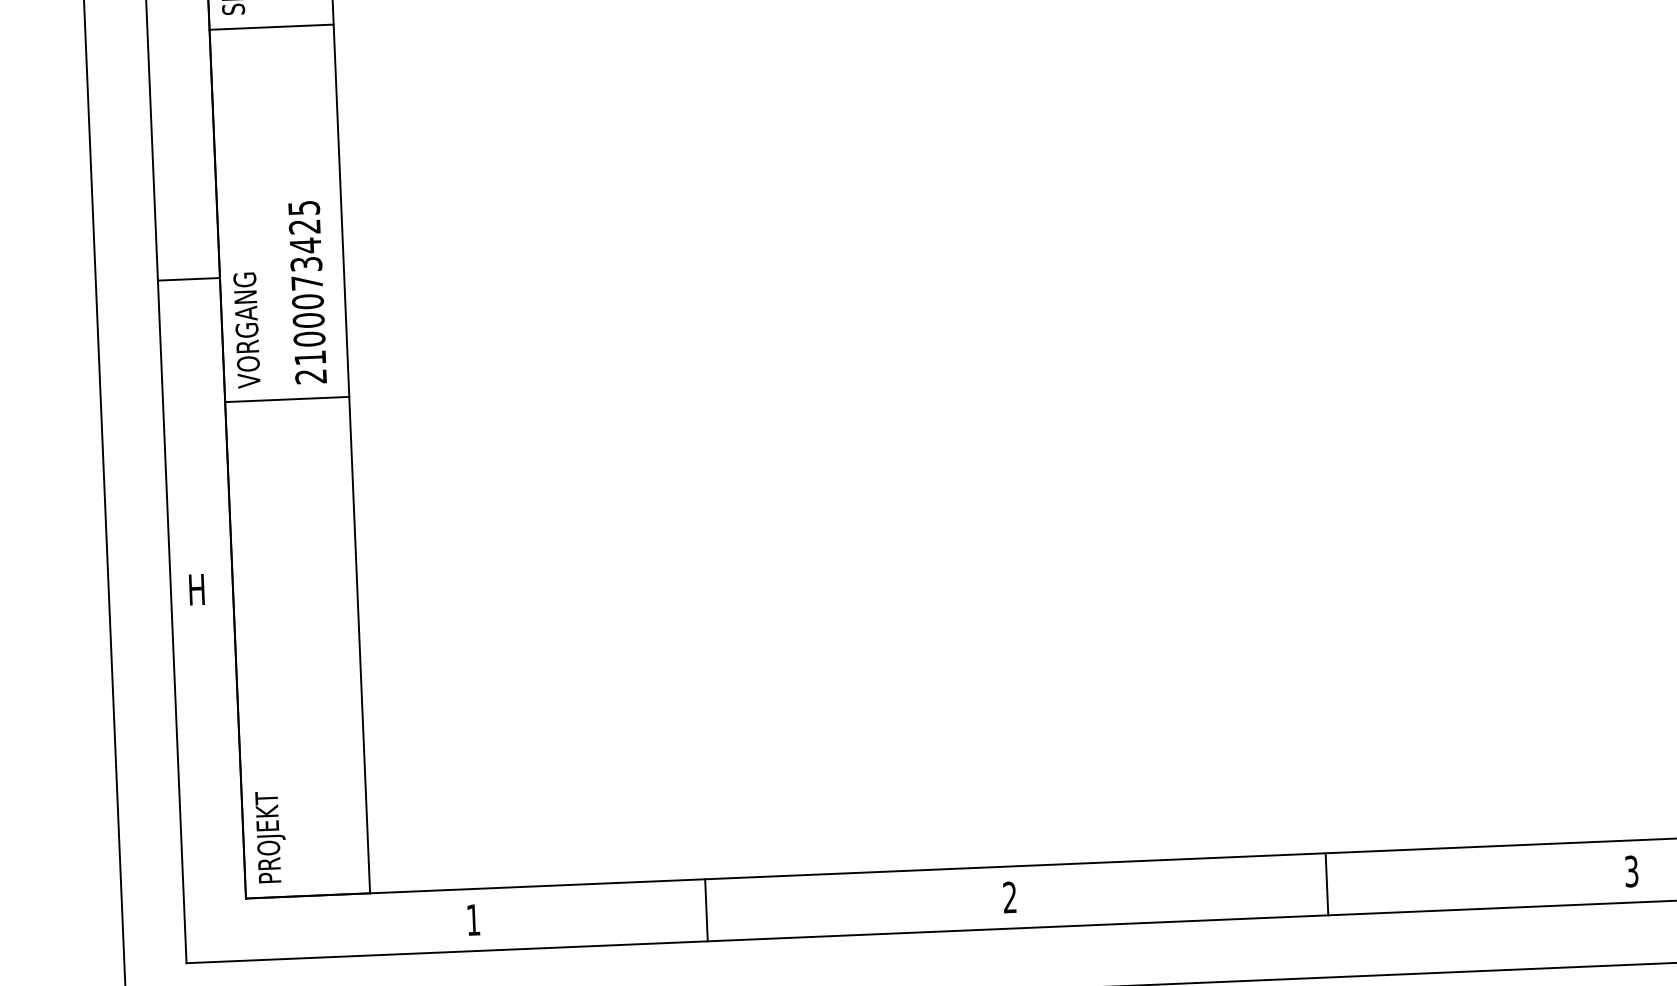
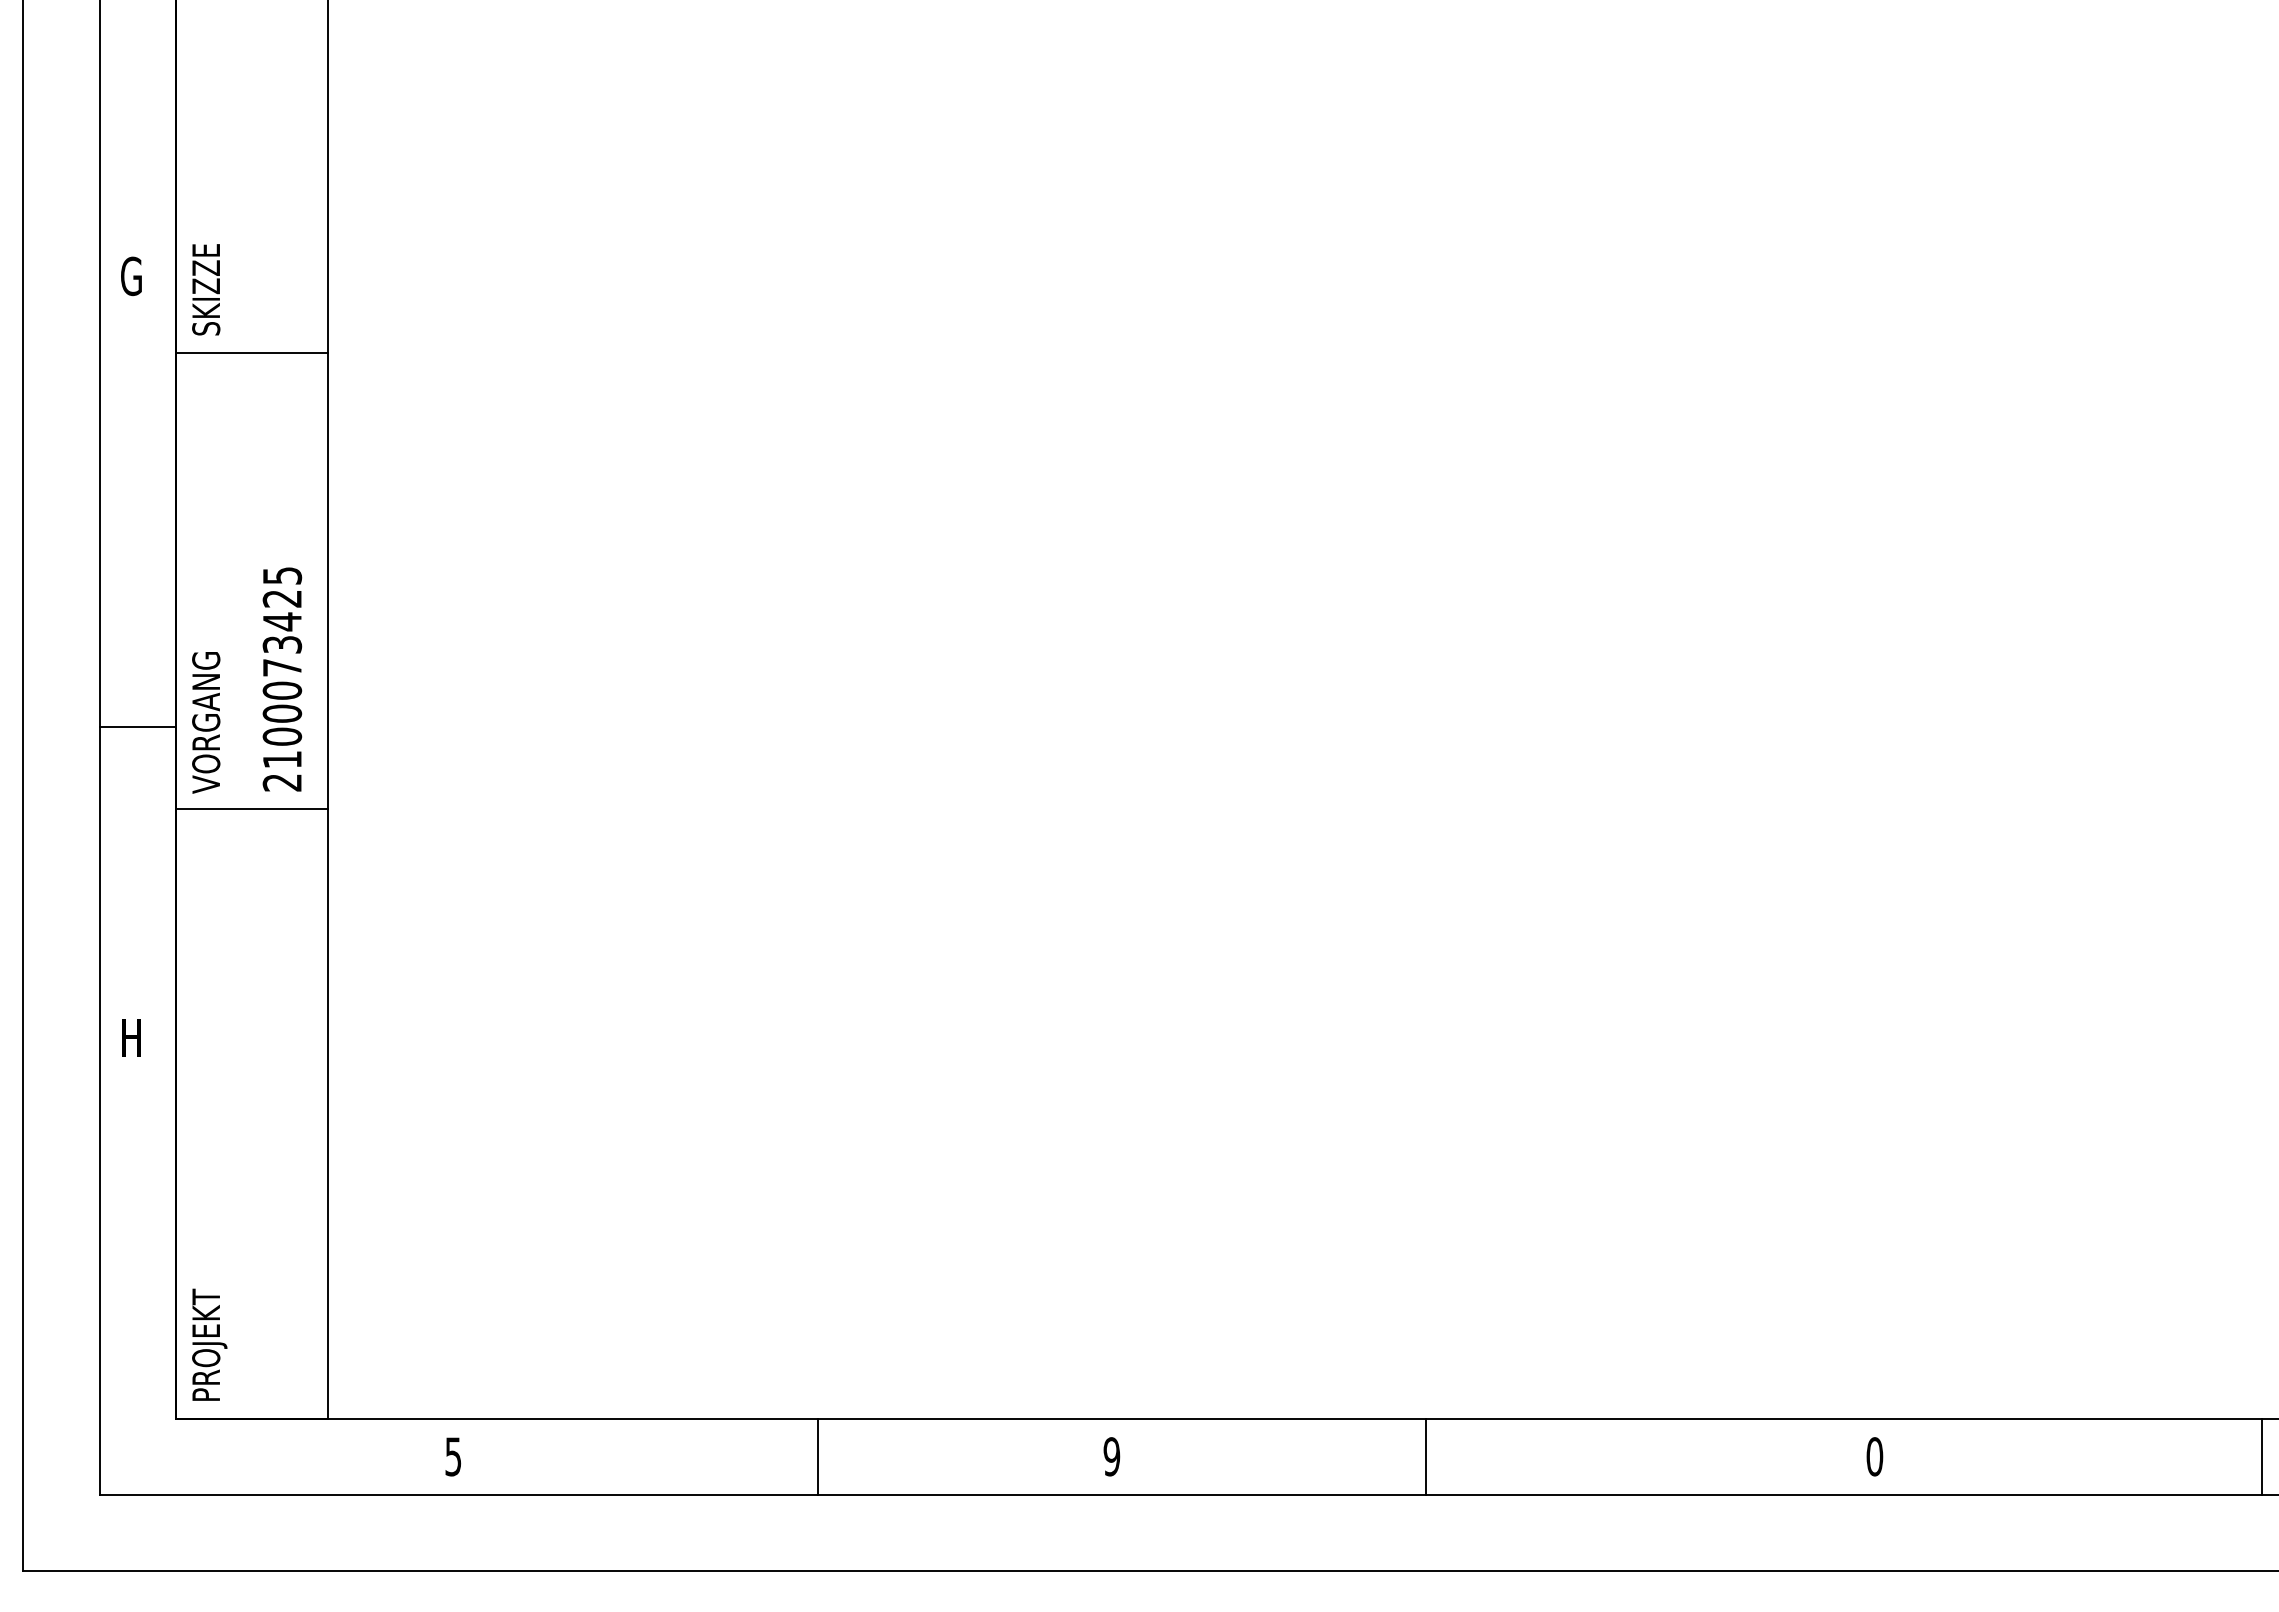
line: (188, 279) -> (137, 727), moved
text: (1631, 871) -> (1874, 1456), 3 -> 0
line: (1326, 884) -> (1425, 1456), moved
text: (1009, 897) -> (1111, 1456), 2 -> 9
line: (706, 910) -> (818, 1456), moved
text: (473, 919) -> (453, 1456), 1 -> 5

